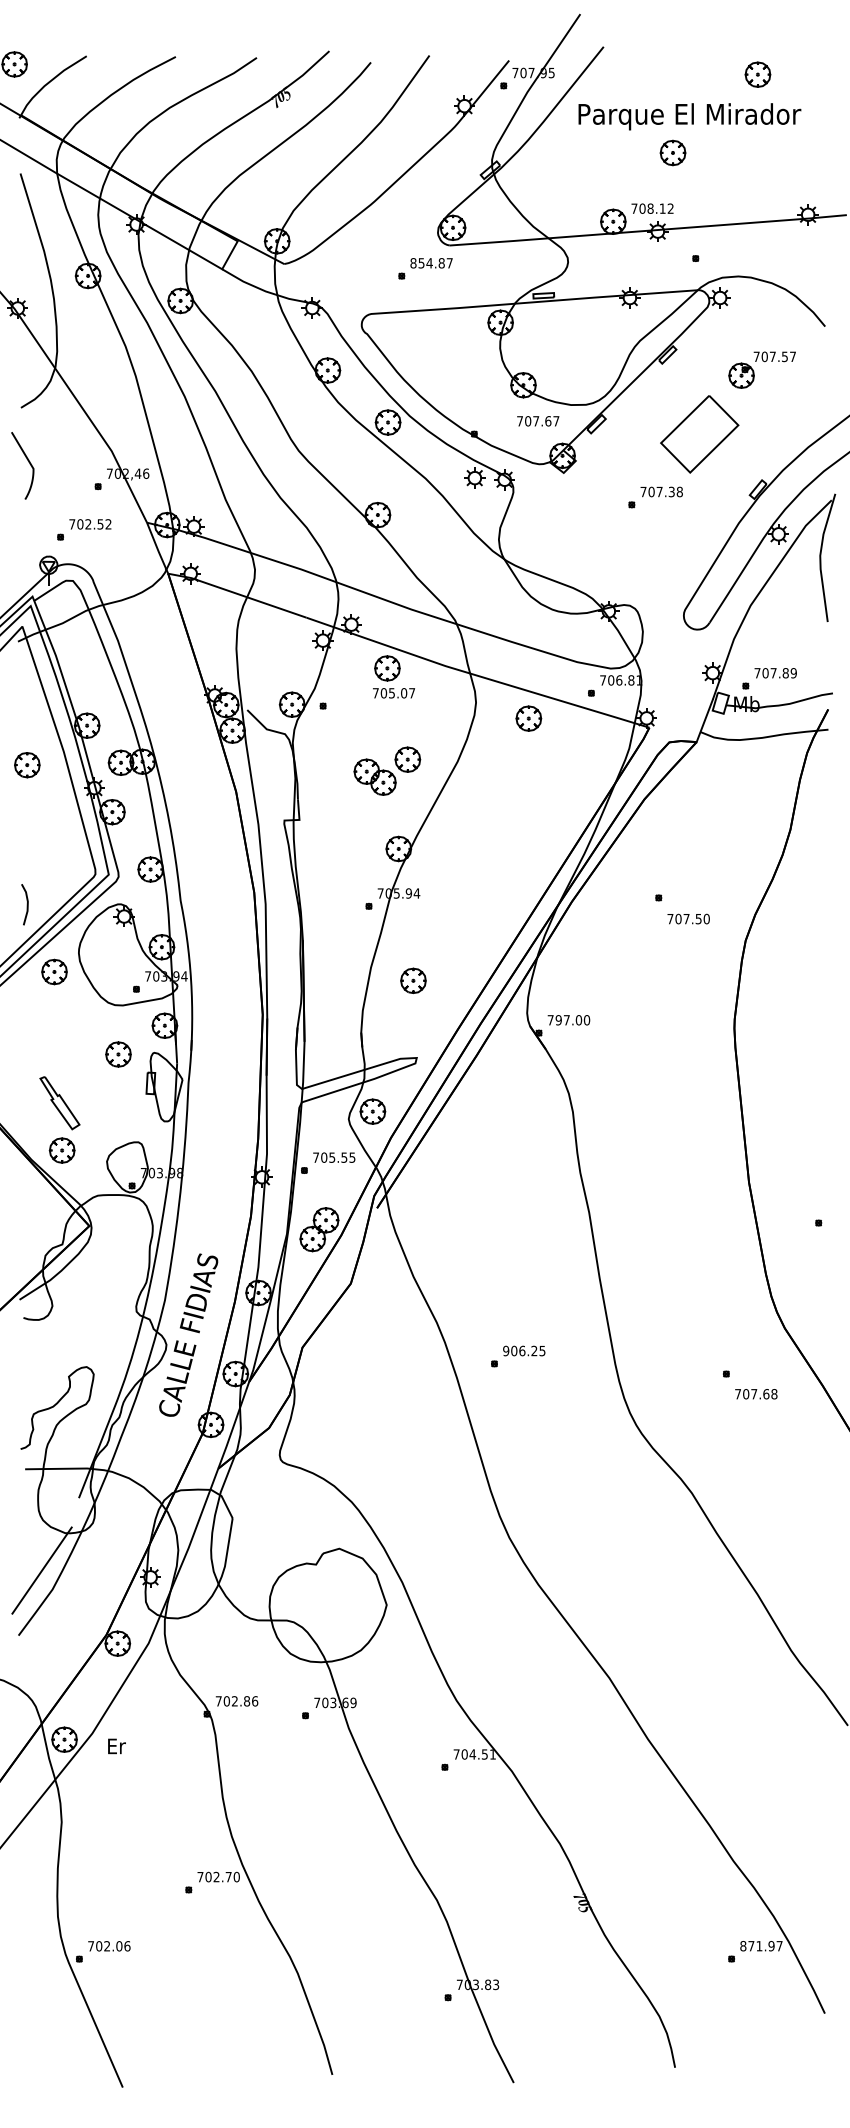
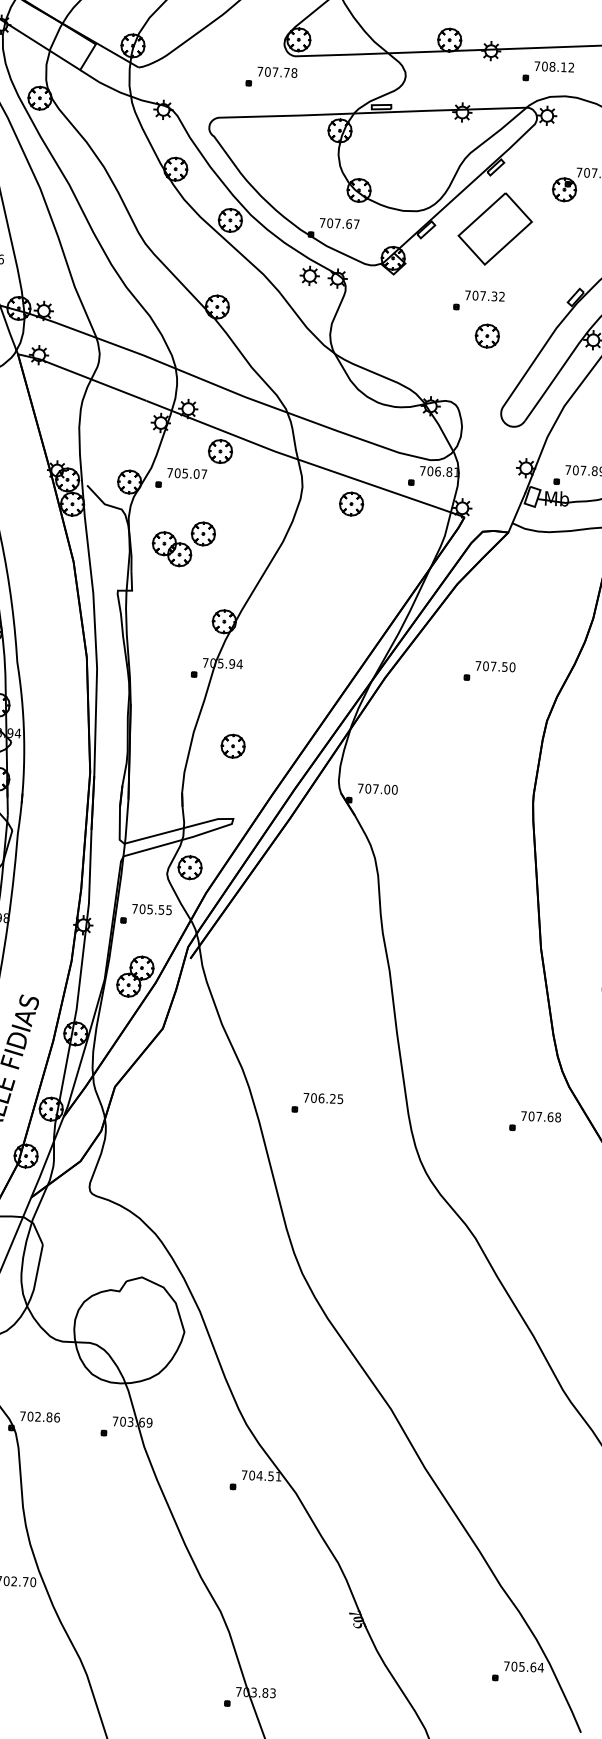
text: (652, 208) -> (554, 66), moved
text: (431, 263) -> (277, 72), 854.87 -> 707.78
text: (538, 421) -> (339, 223), moved
part: (699, 434) -> (495, 229), moved
text: (679, 491) -> (501, 296), 707.38 -> 707.32
part: (665, 534) -> (486, 336), added
text: (393, 693) -> (186, 473), moved
part: (387, 770) -> (183, 543), moved
text: (688, 918) -> (495, 666), moved
text: (558, 1020) -> (368, 789), 797.00 -> 707.00
text: (506, 1350) -> (306, 1097), 906.25 -> 706.25
text: (756, 1394) -> (541, 1117), moved
text: (761, 1946) -> (523, 1667), 871.97 -> 705.64

